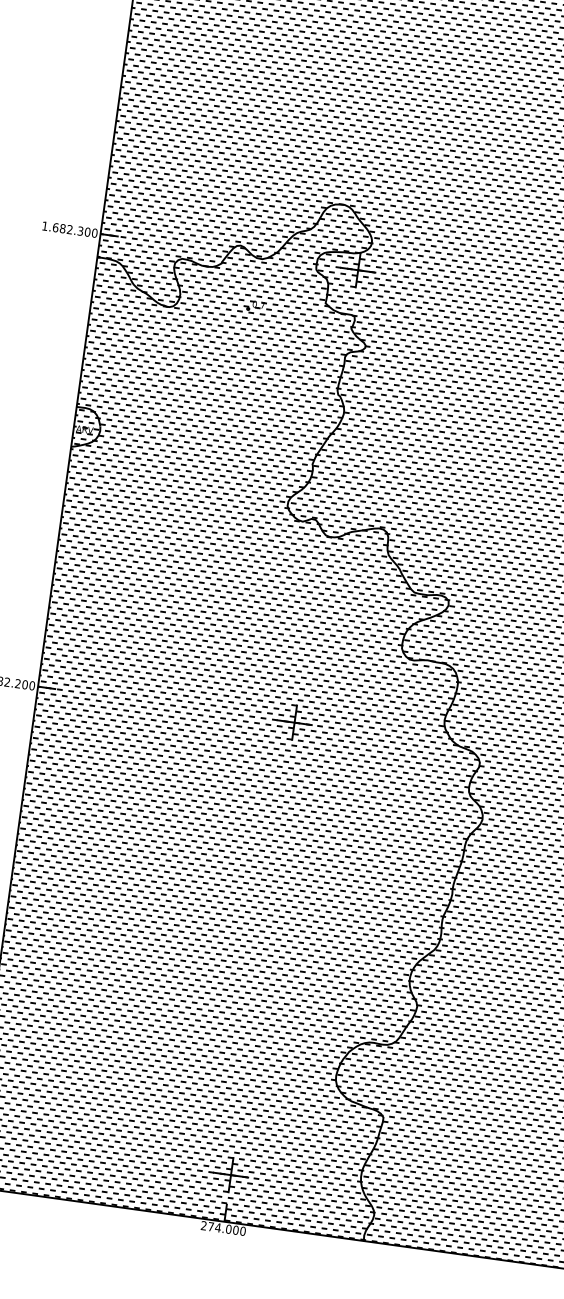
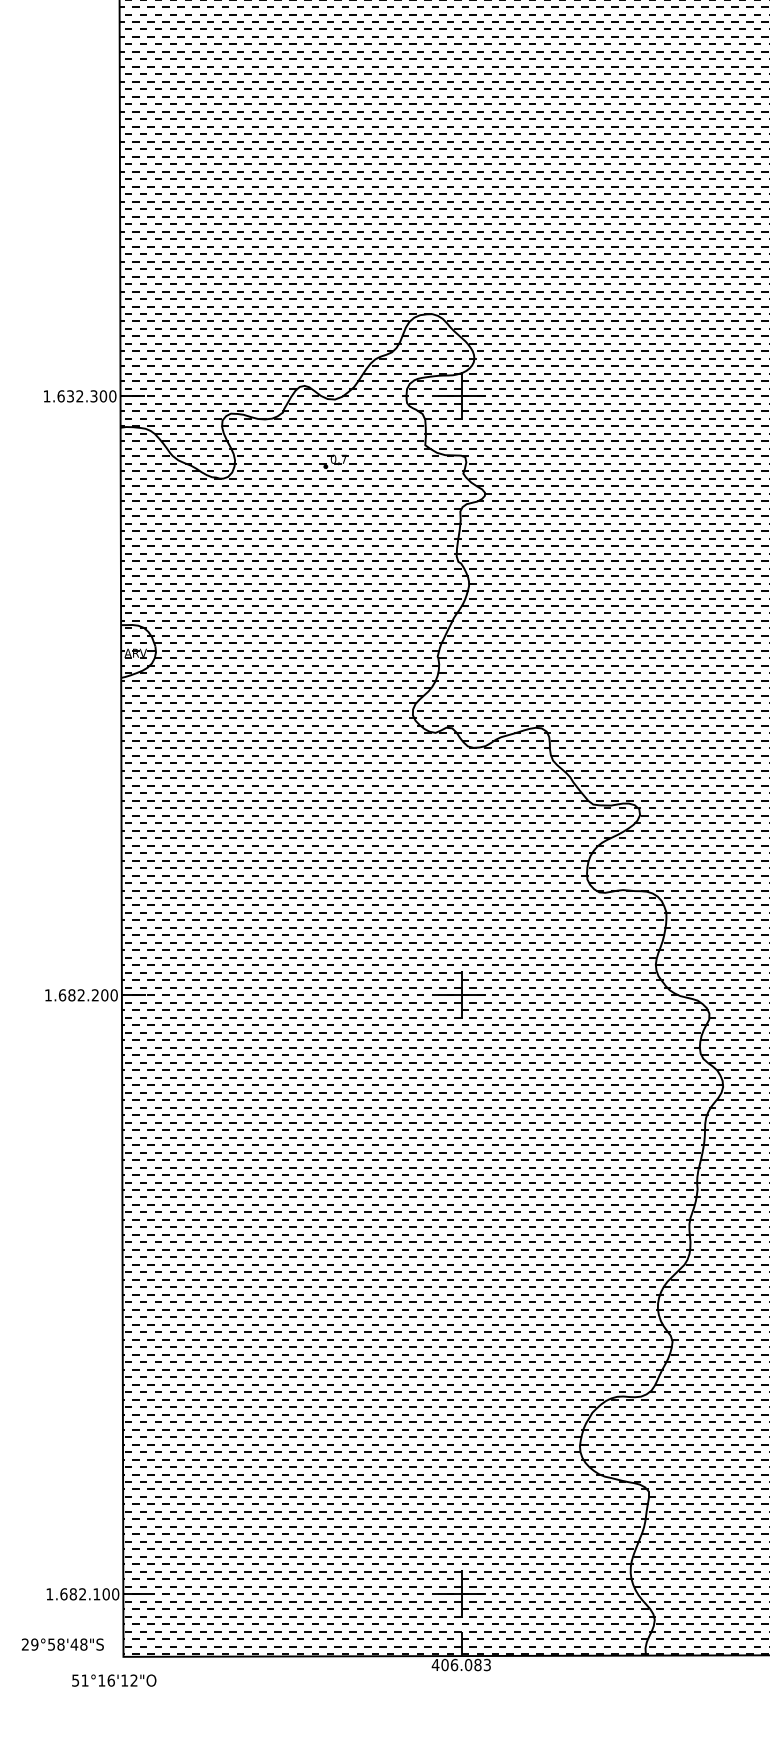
text: (62, 228) -> (70, 396), 1.682.300 -> 1.632.300
text: (223, 1228) -> (461, 1664), 274.000 -> 406.083

